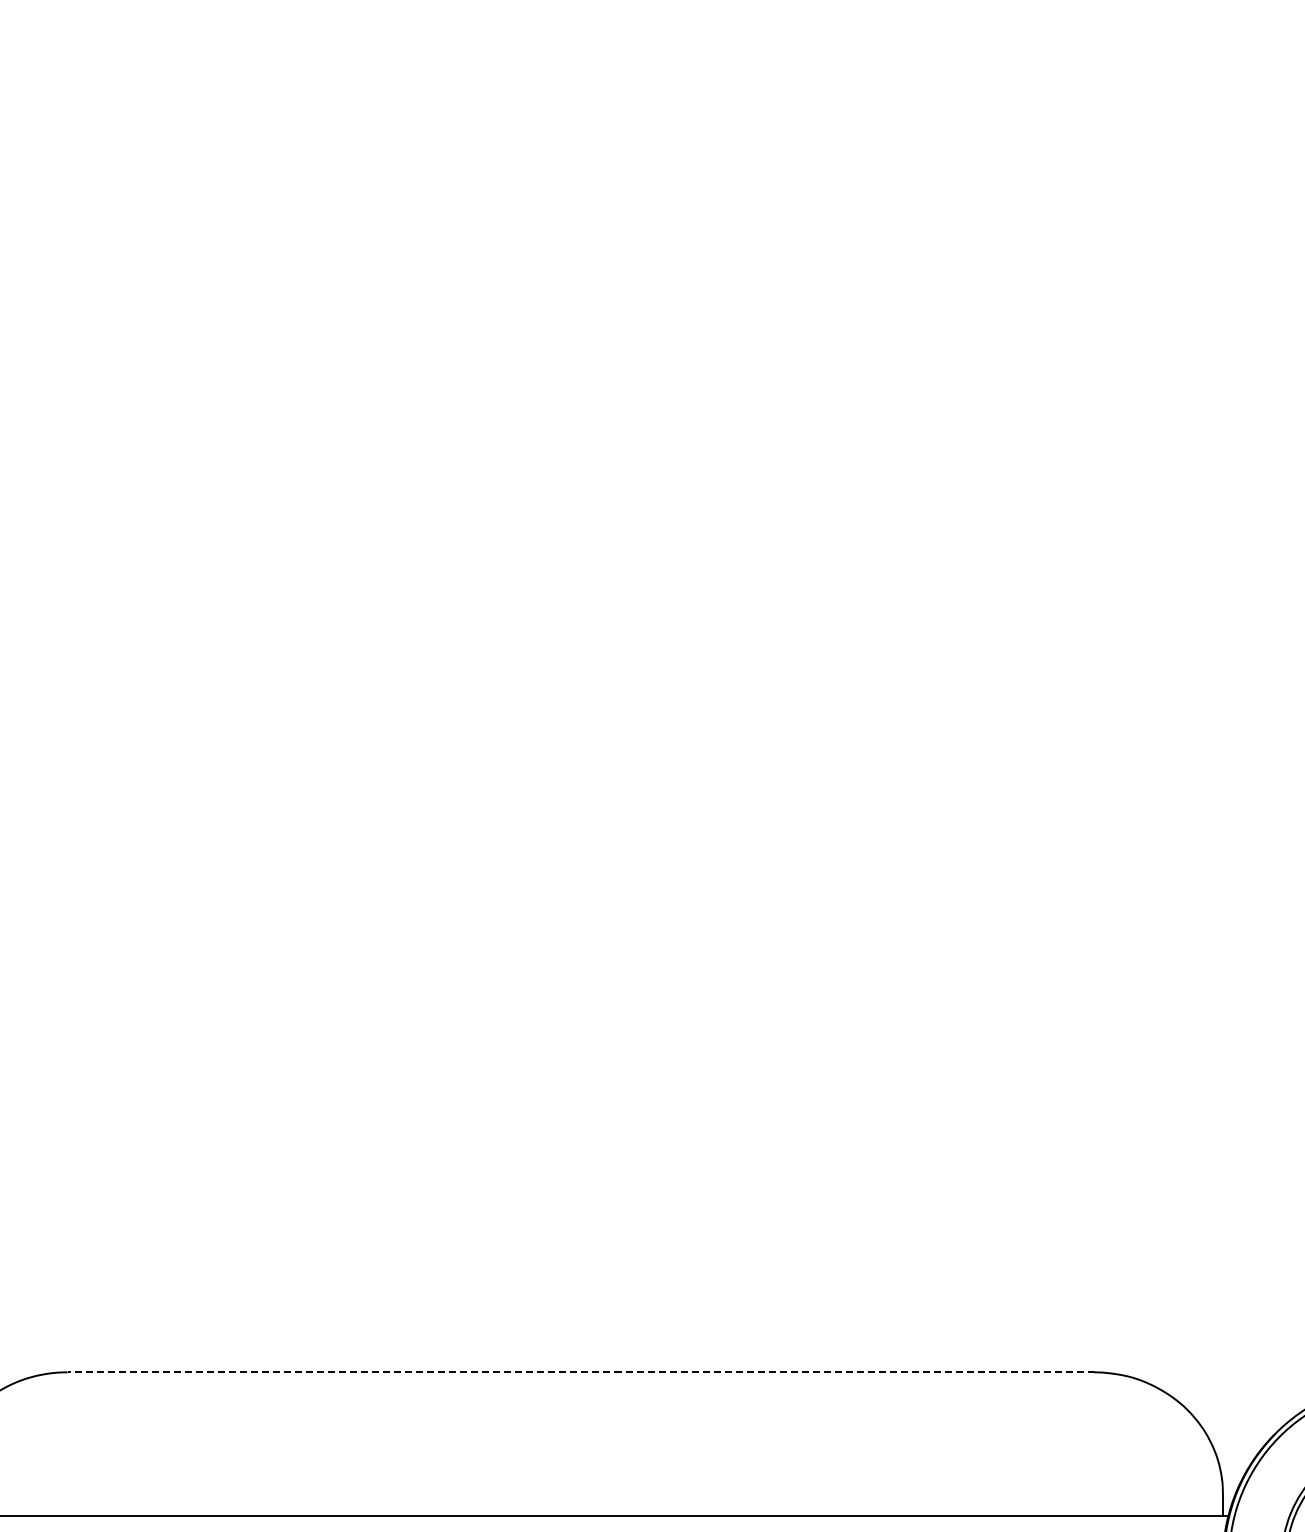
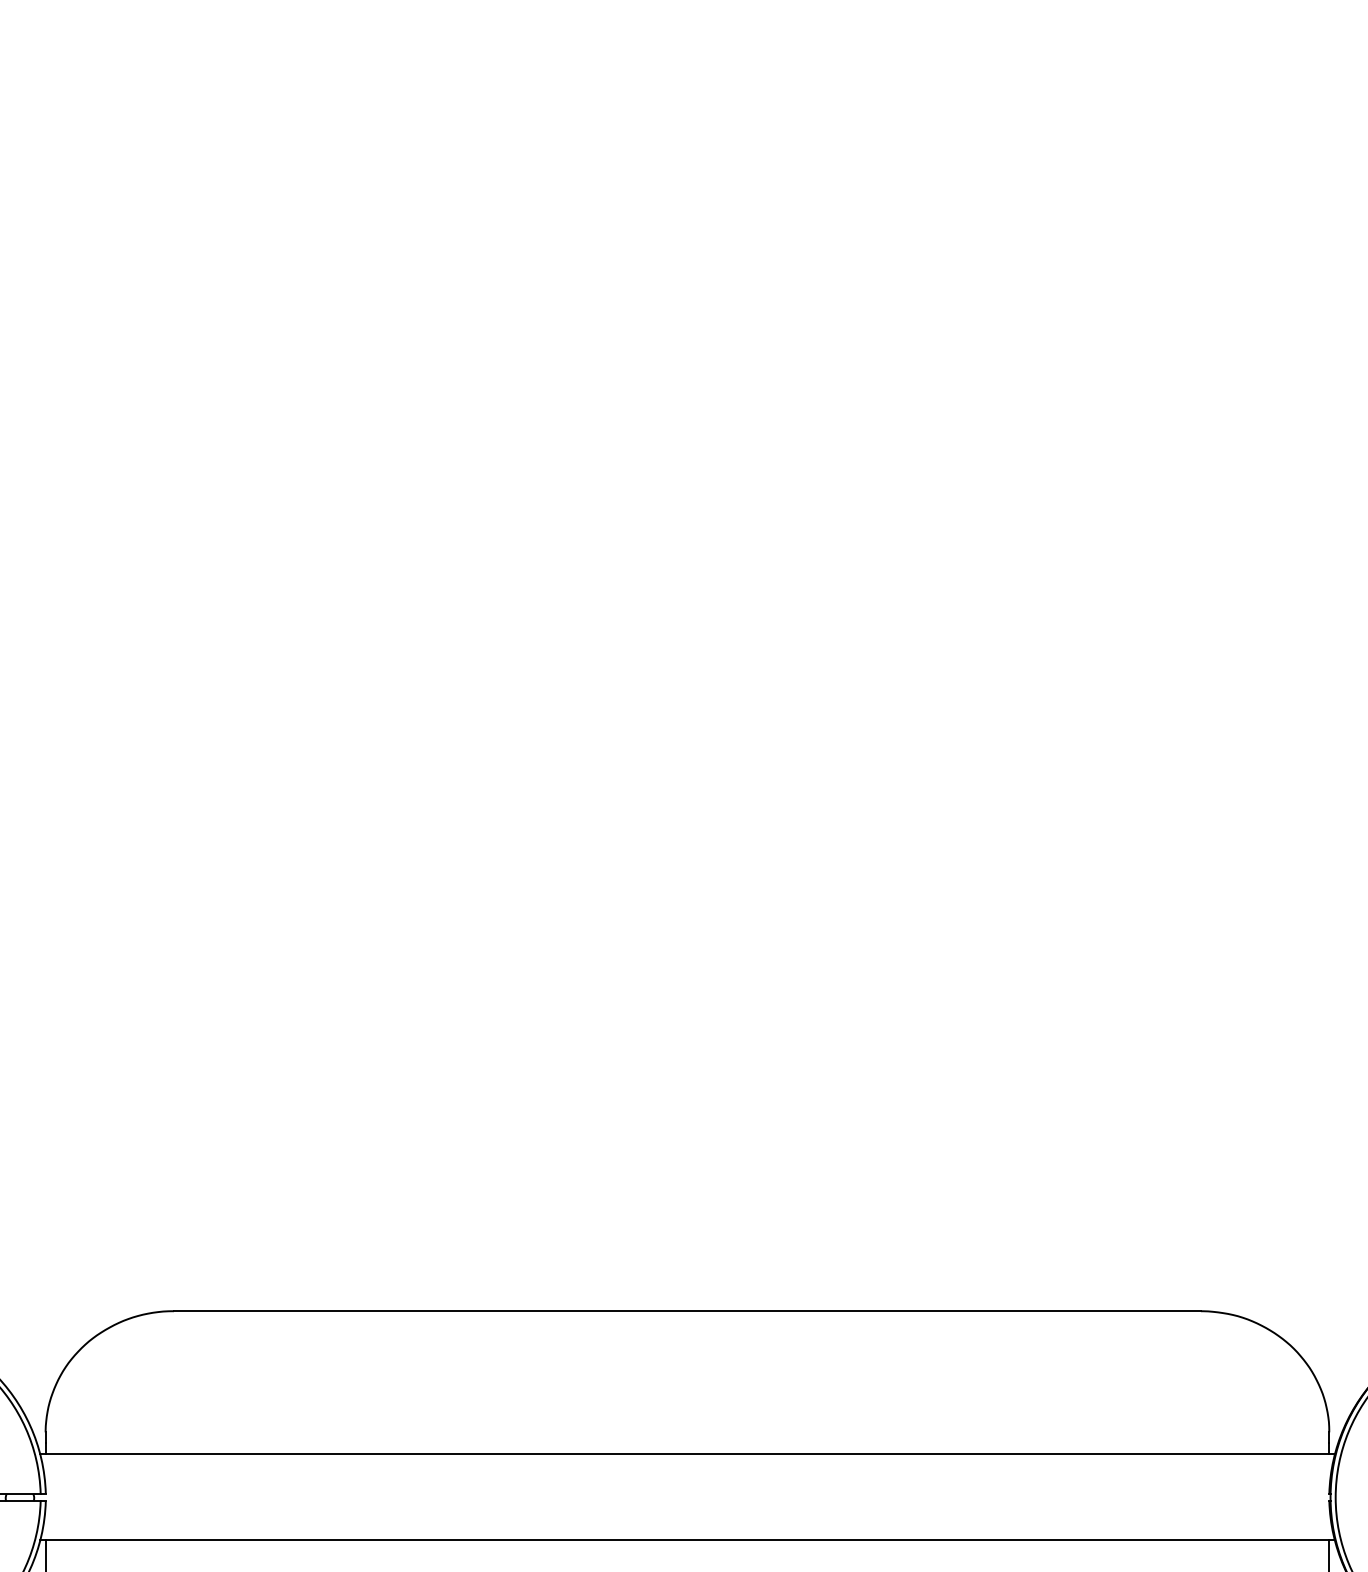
line: (580, 1372) -> (686, 1311), dashed -> solid

